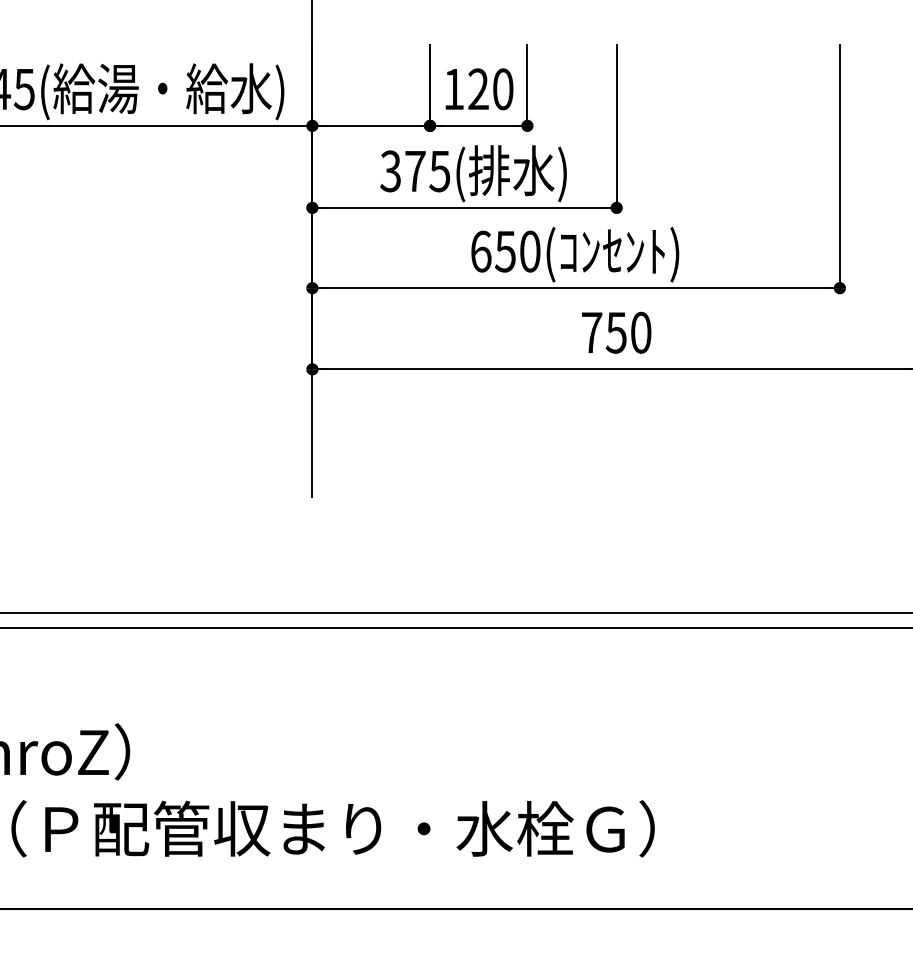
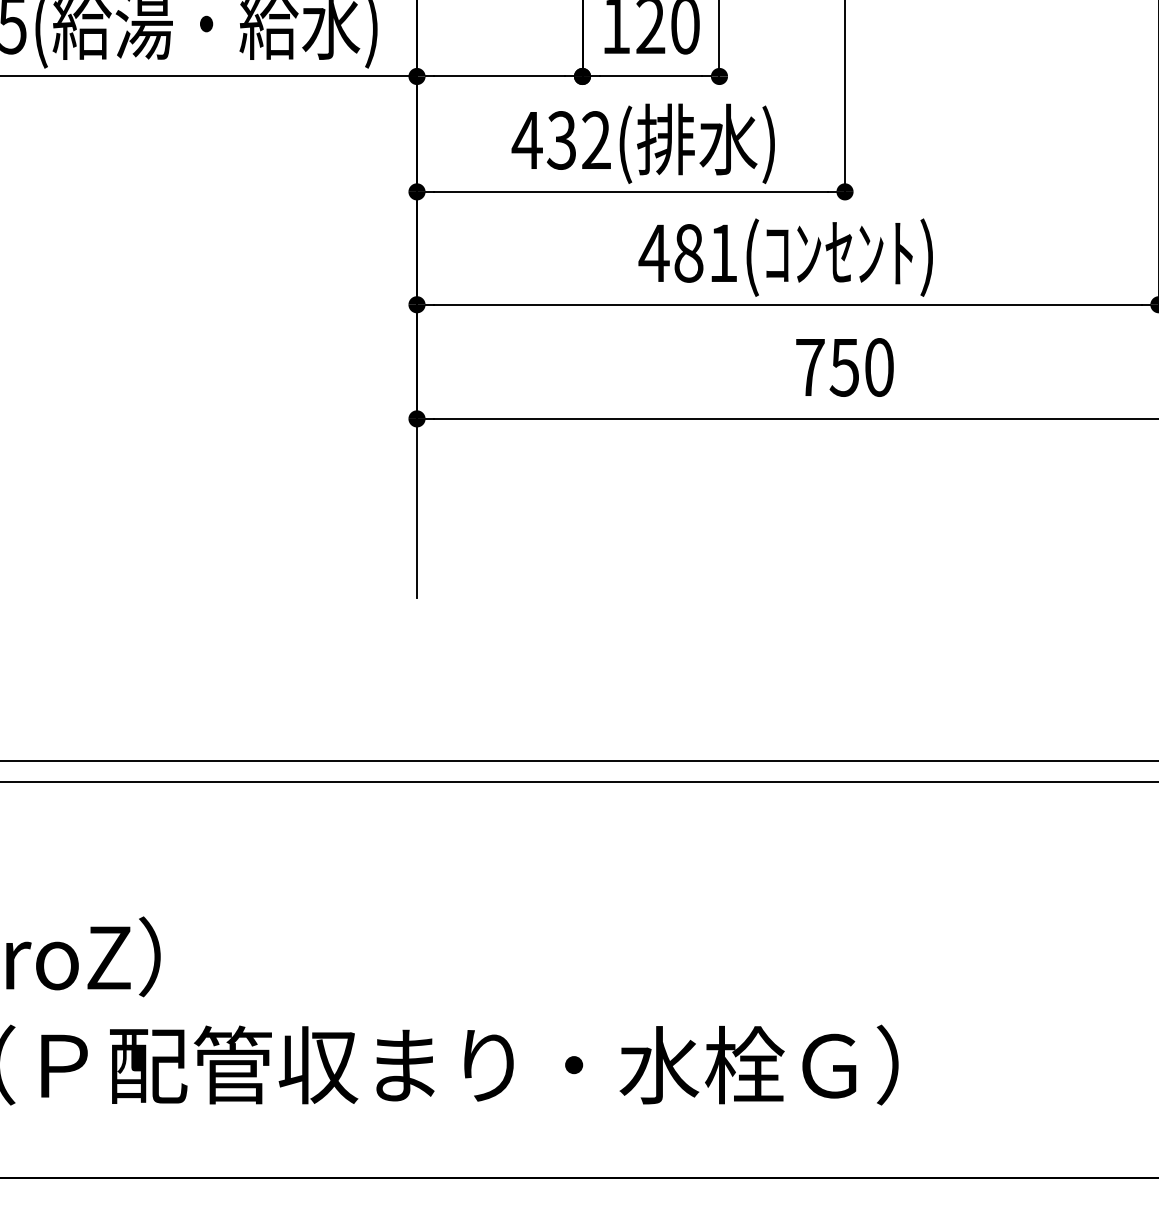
text: (414, 171) -> (560, 140), 375( -> 432(
text: (504, 251) -> (687, 253), 650( -> 481(

